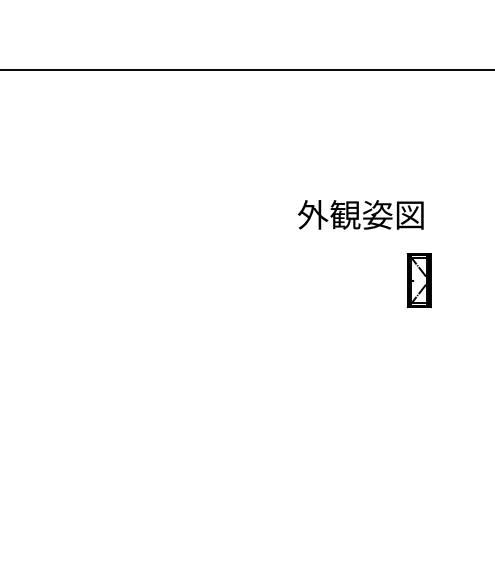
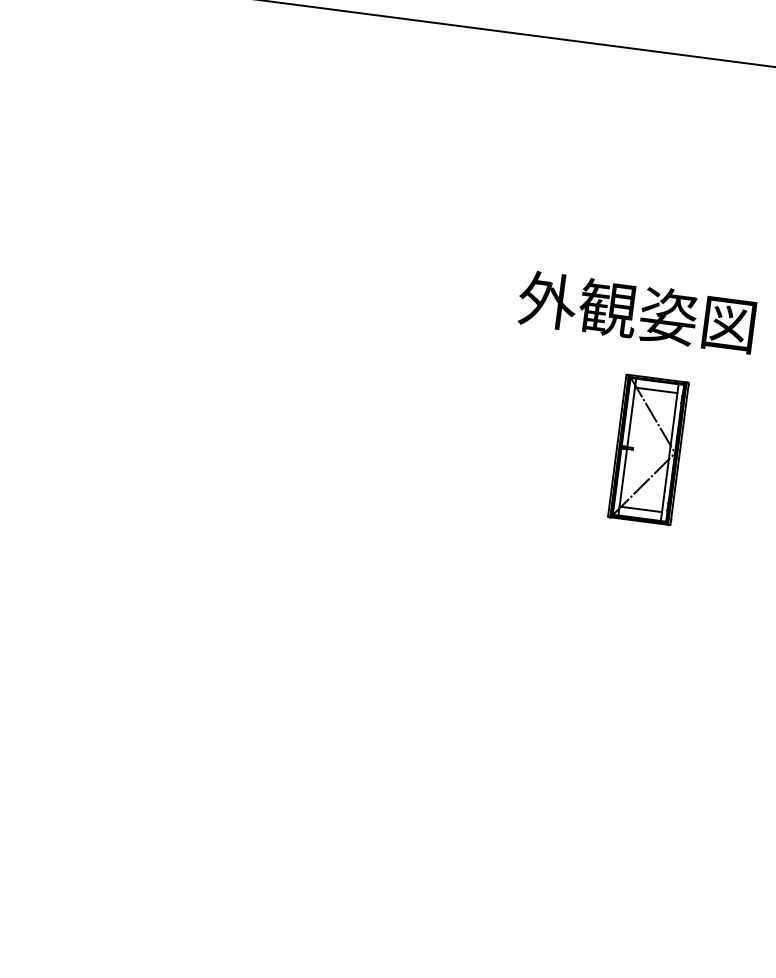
text: (360, 214) -> (636, 311), moved
part: (418, 280) -> (647, 449), size x1.43

